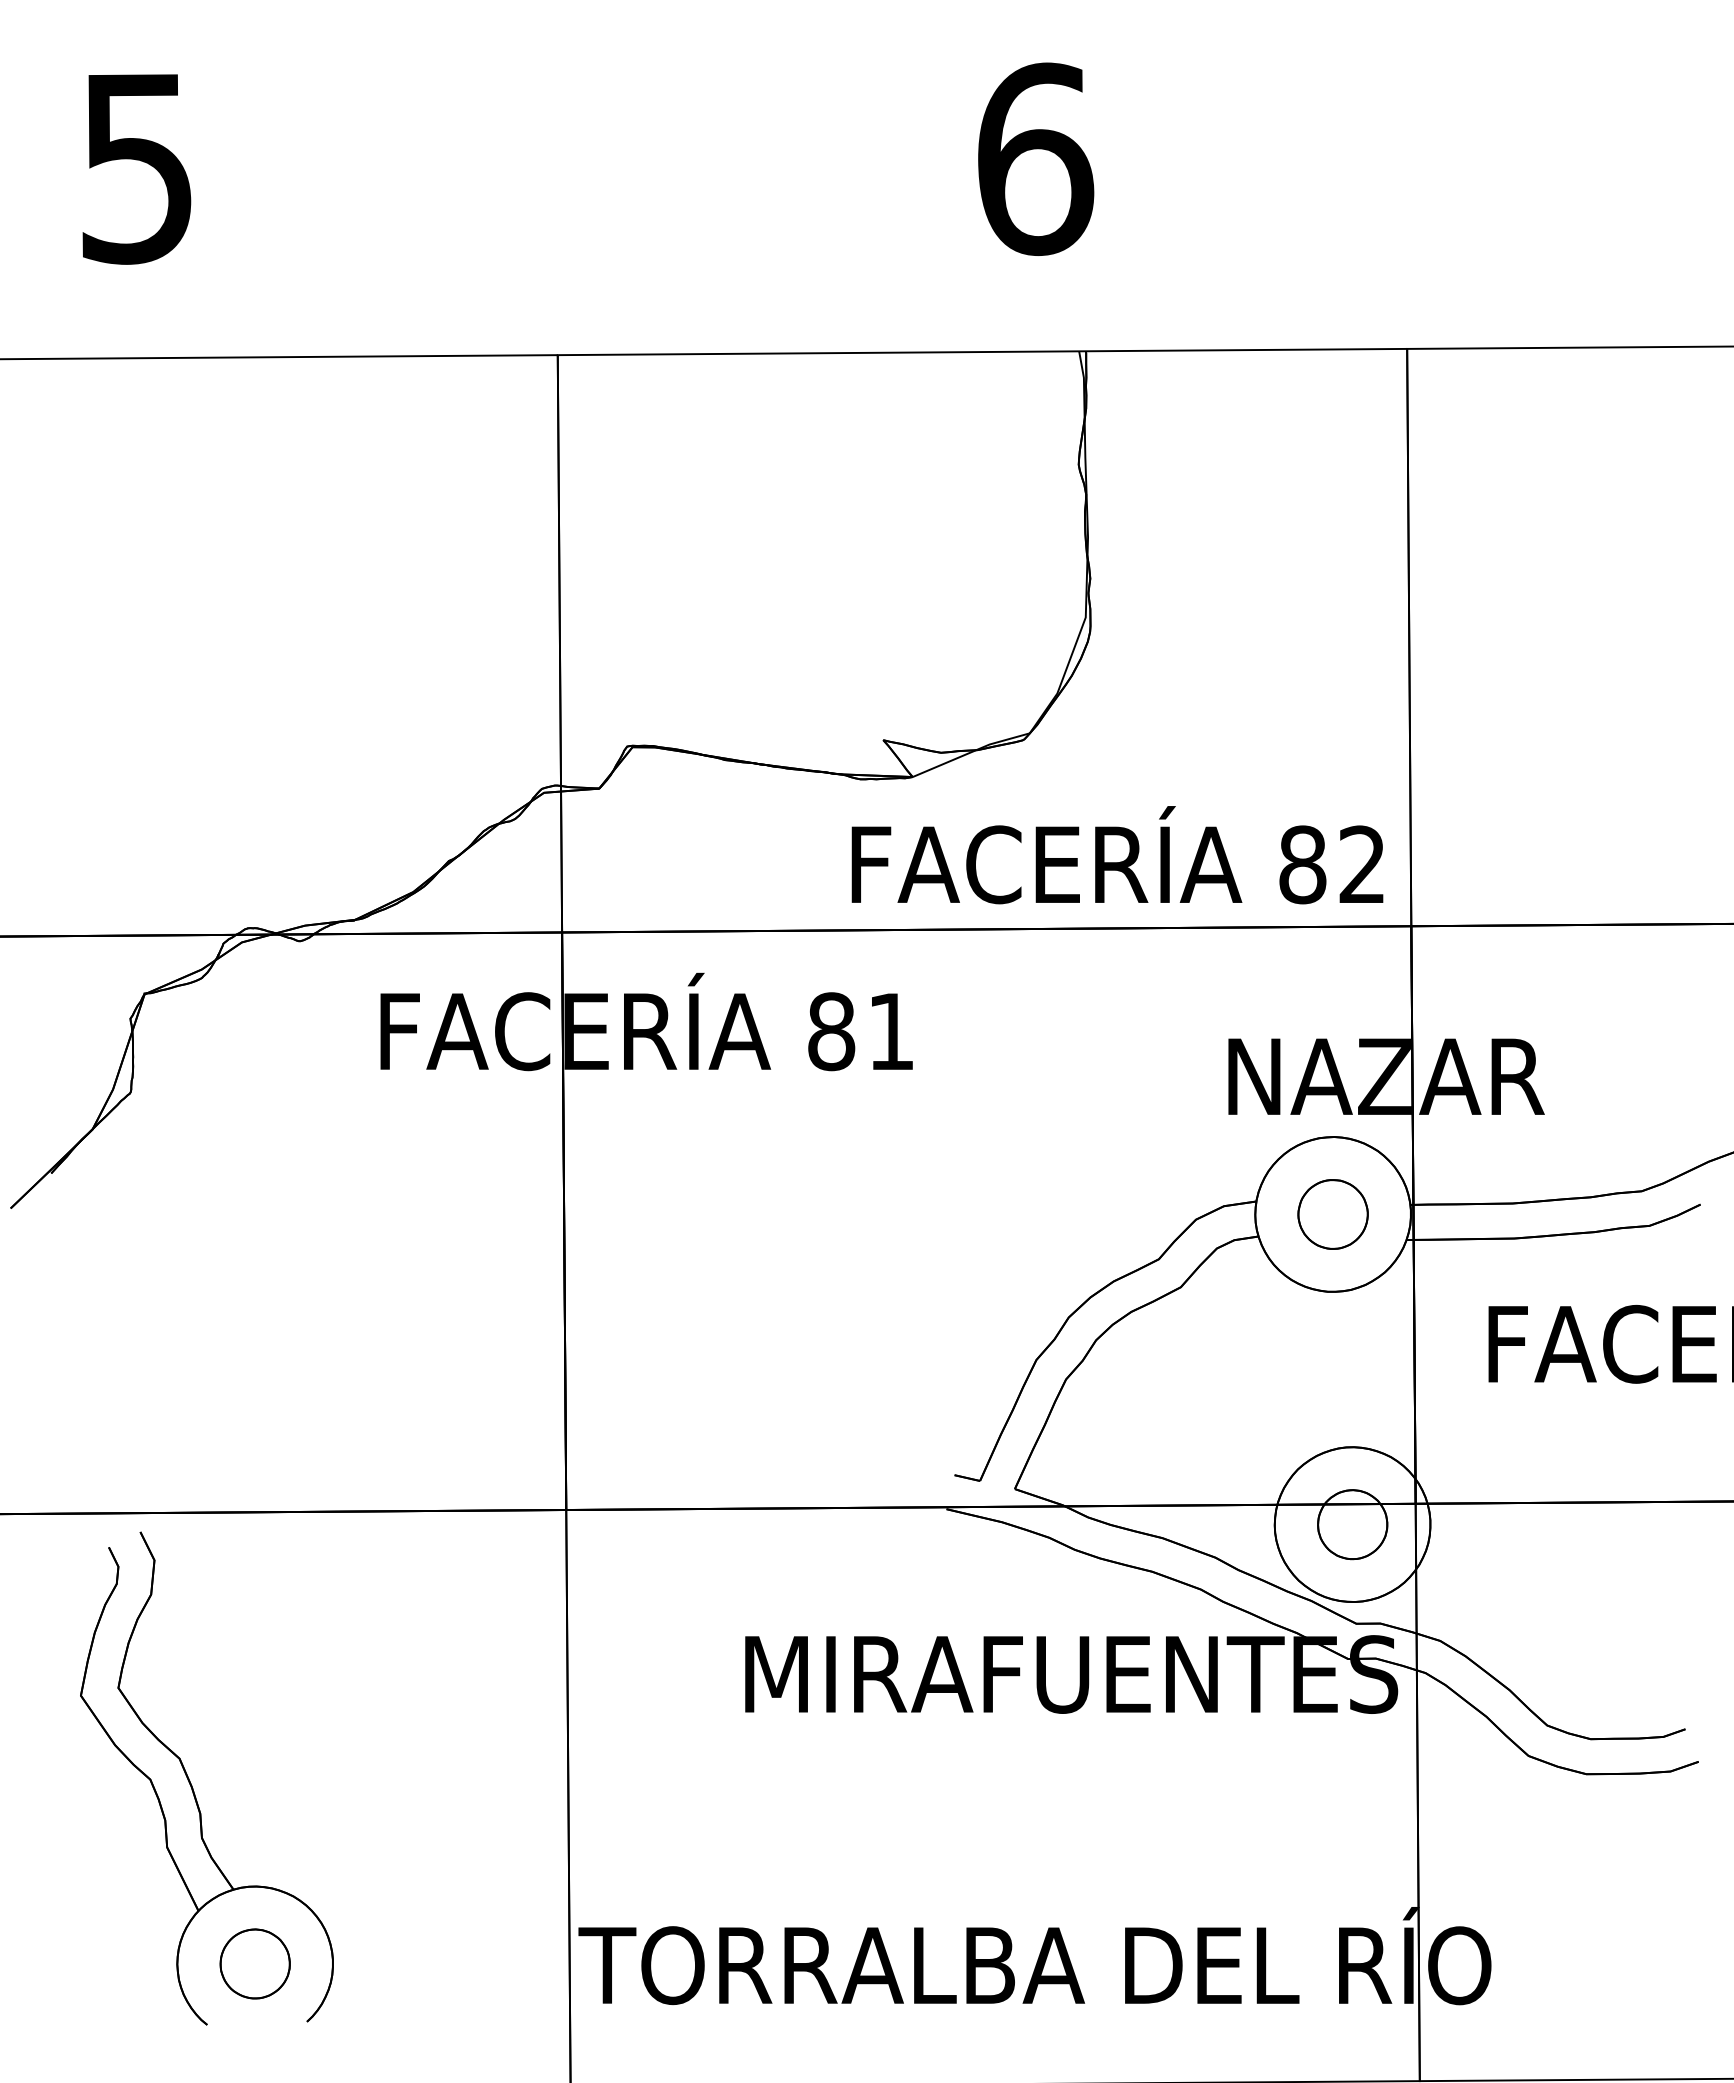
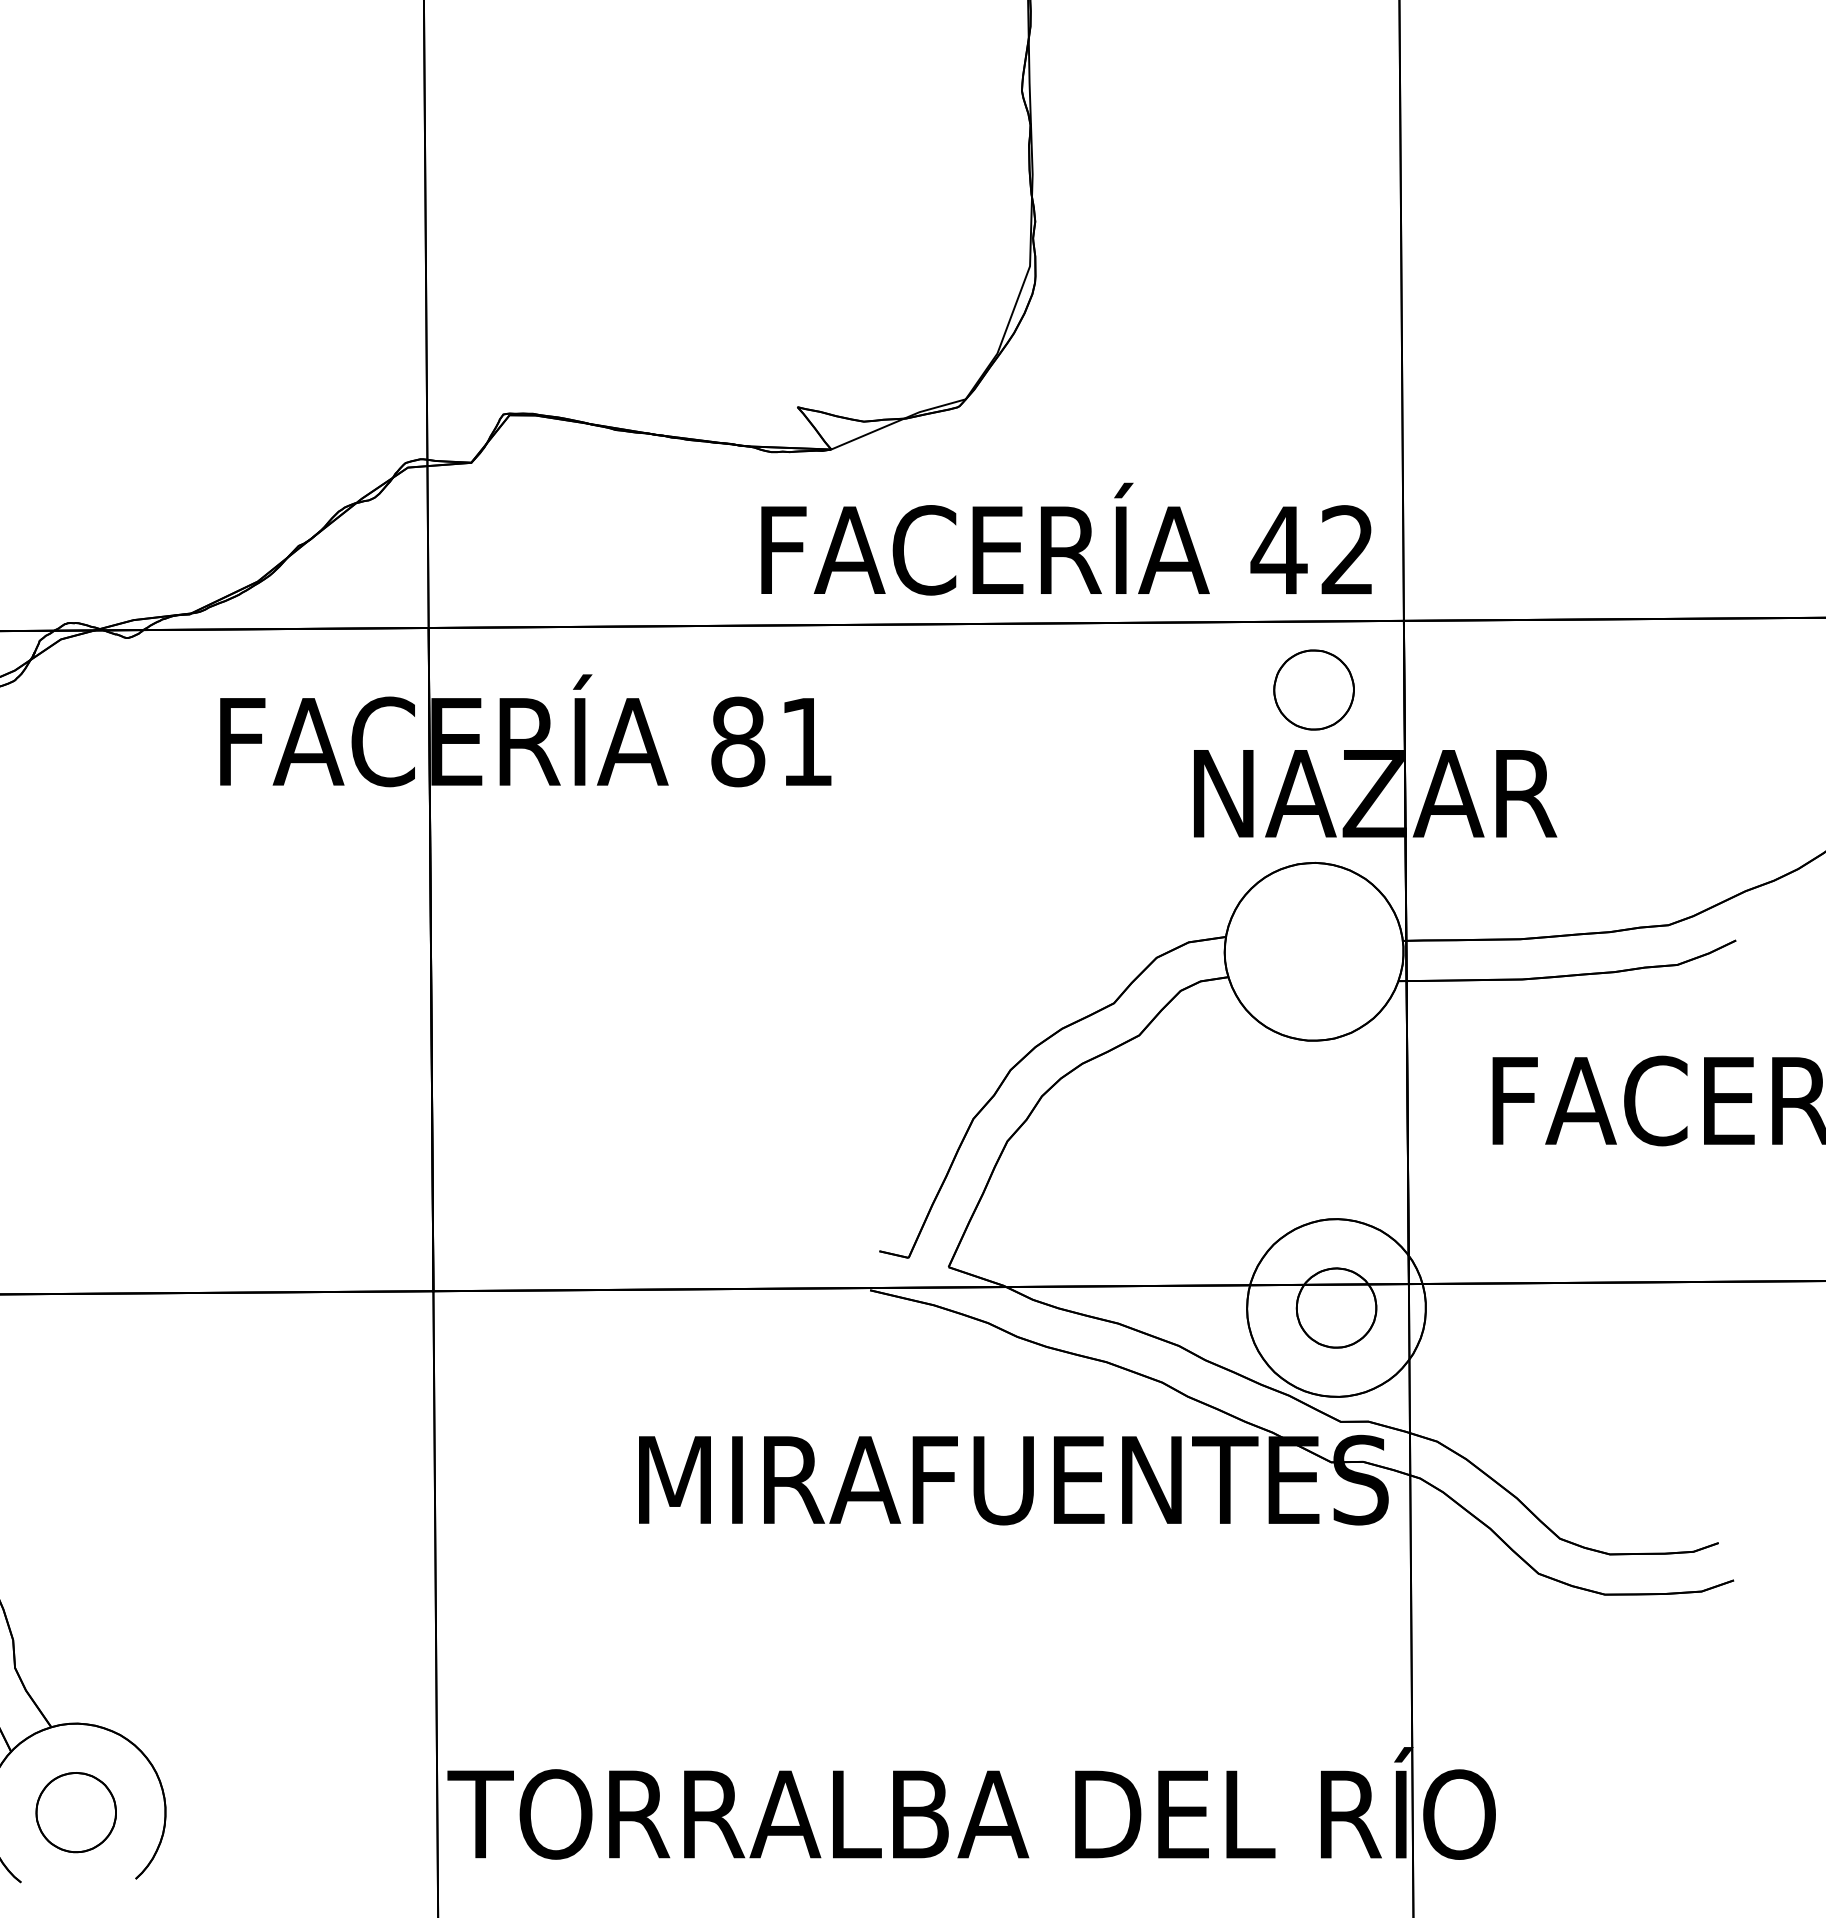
text: (1302, 864) -> (1278, 549), 82 -> 42
part: (1332, 1214) -> (1313, 690), moved

